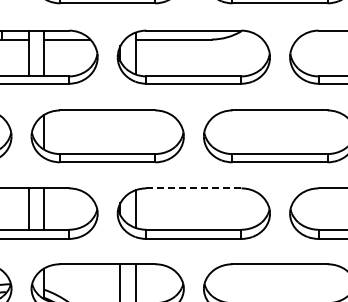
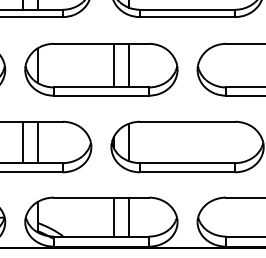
line: (120, 132) -> (114, 65), added
line: (135, 132) -> (129, 65), added
line: (193, 188) -> (187, 121), dashed -> solid

